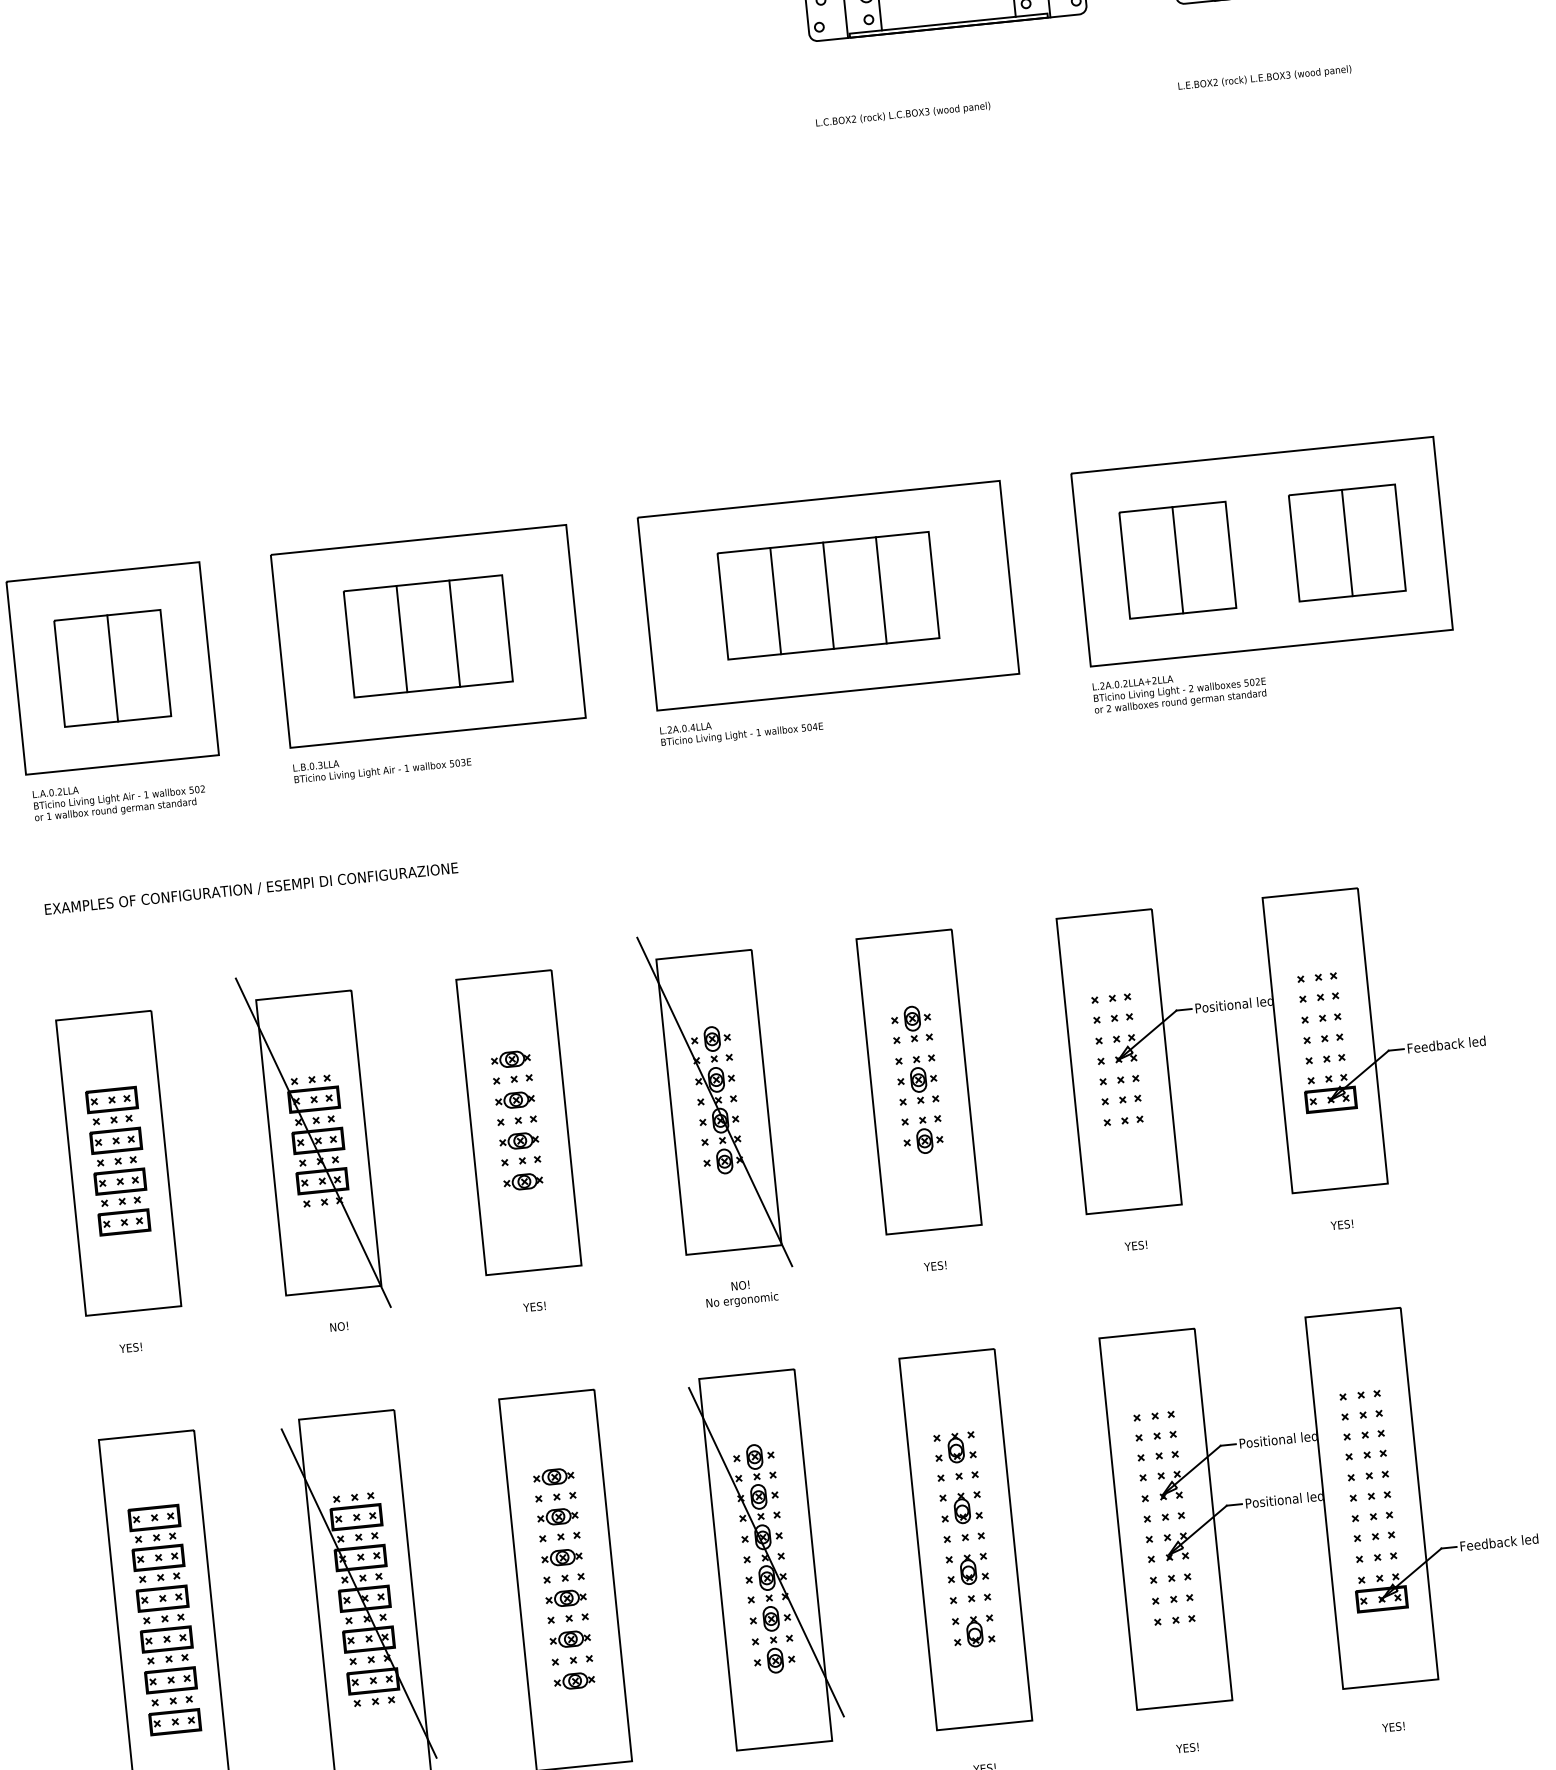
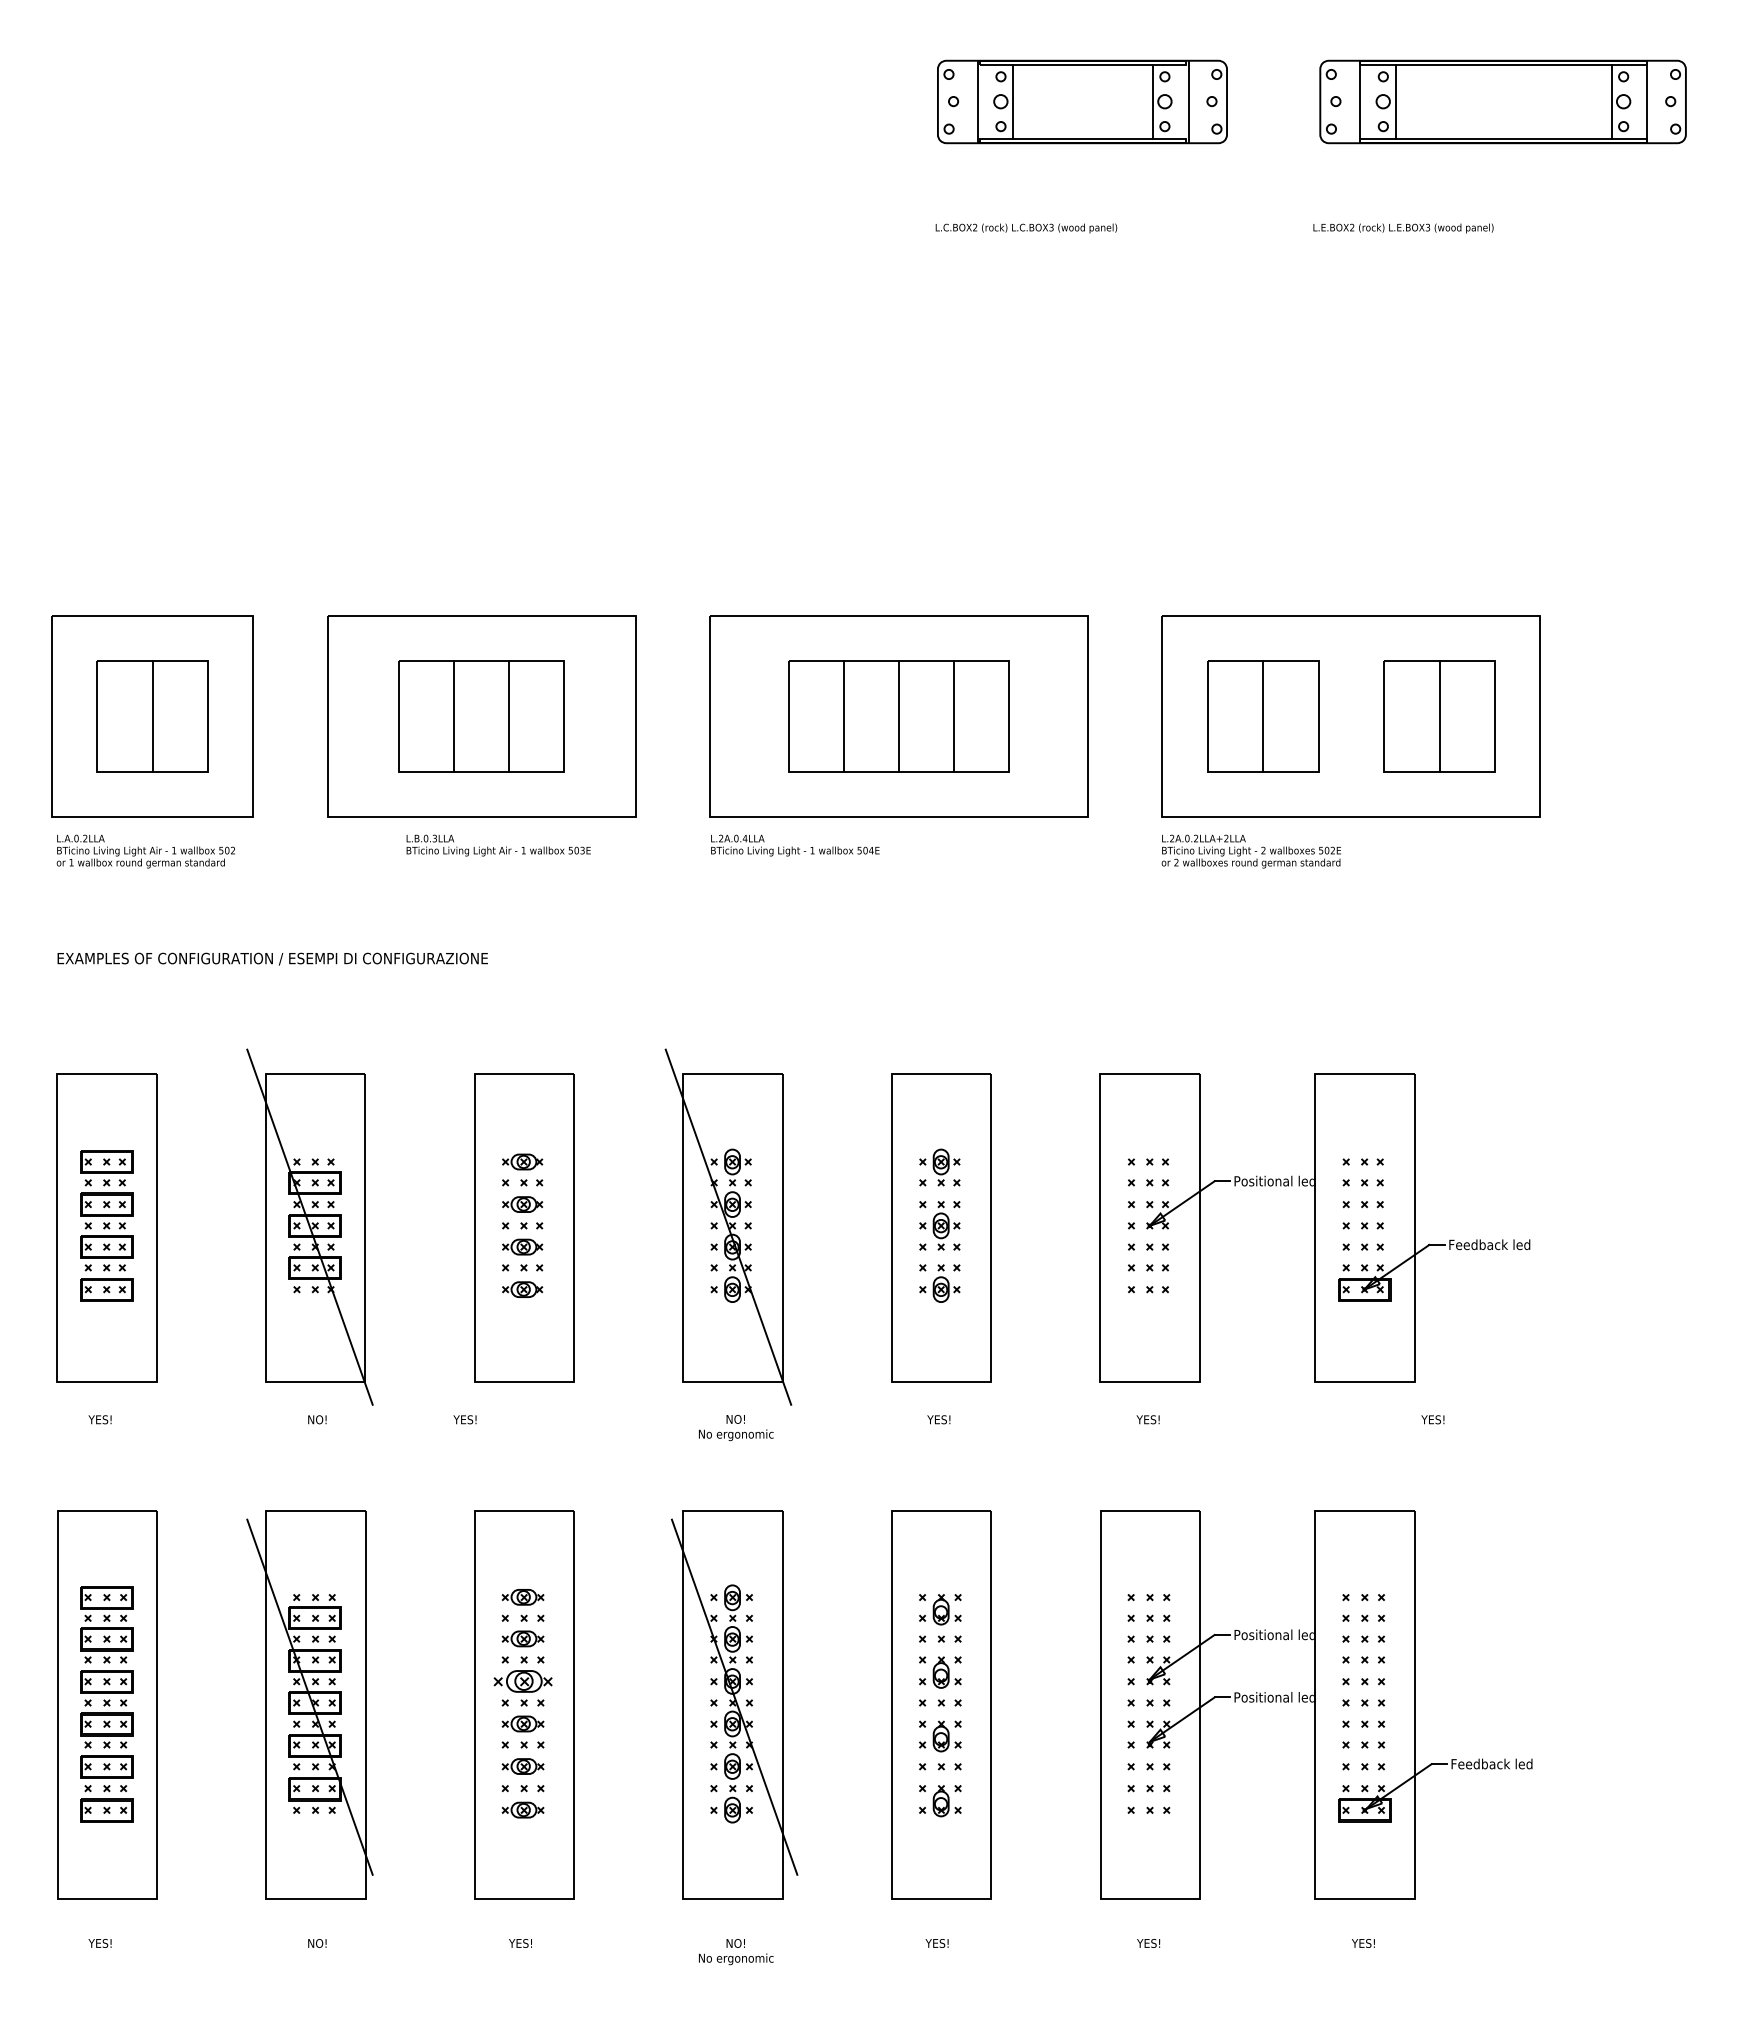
text: (382, 765) -> (498, 845), moved
text: (1341, 1224) -> (1432, 1419), moved
text: (533, 1306) -> (464, 1419), moved
part: (561, 1557) -> (522, 1681), size x1.4

